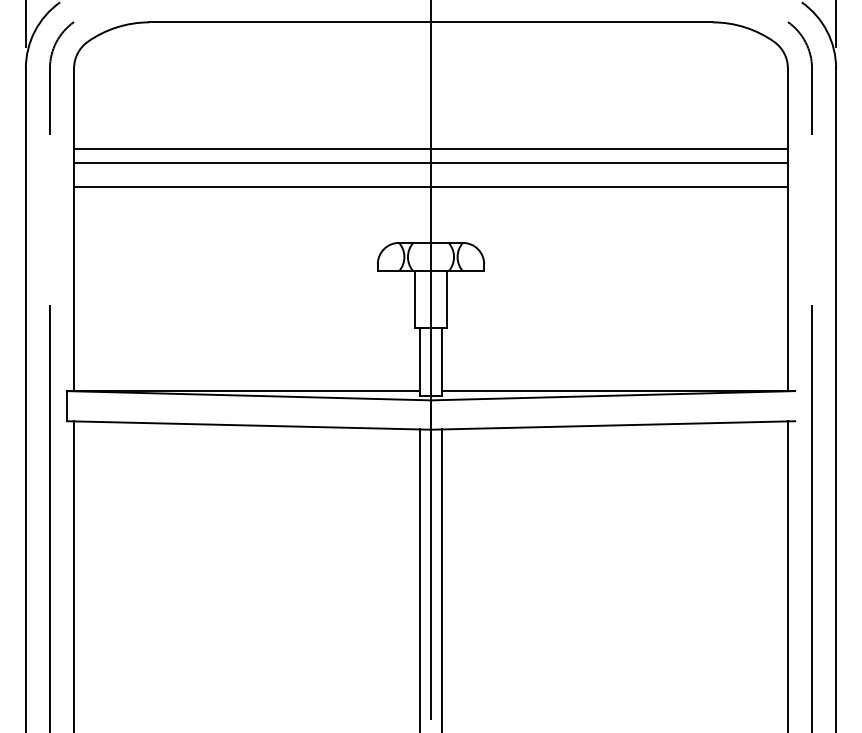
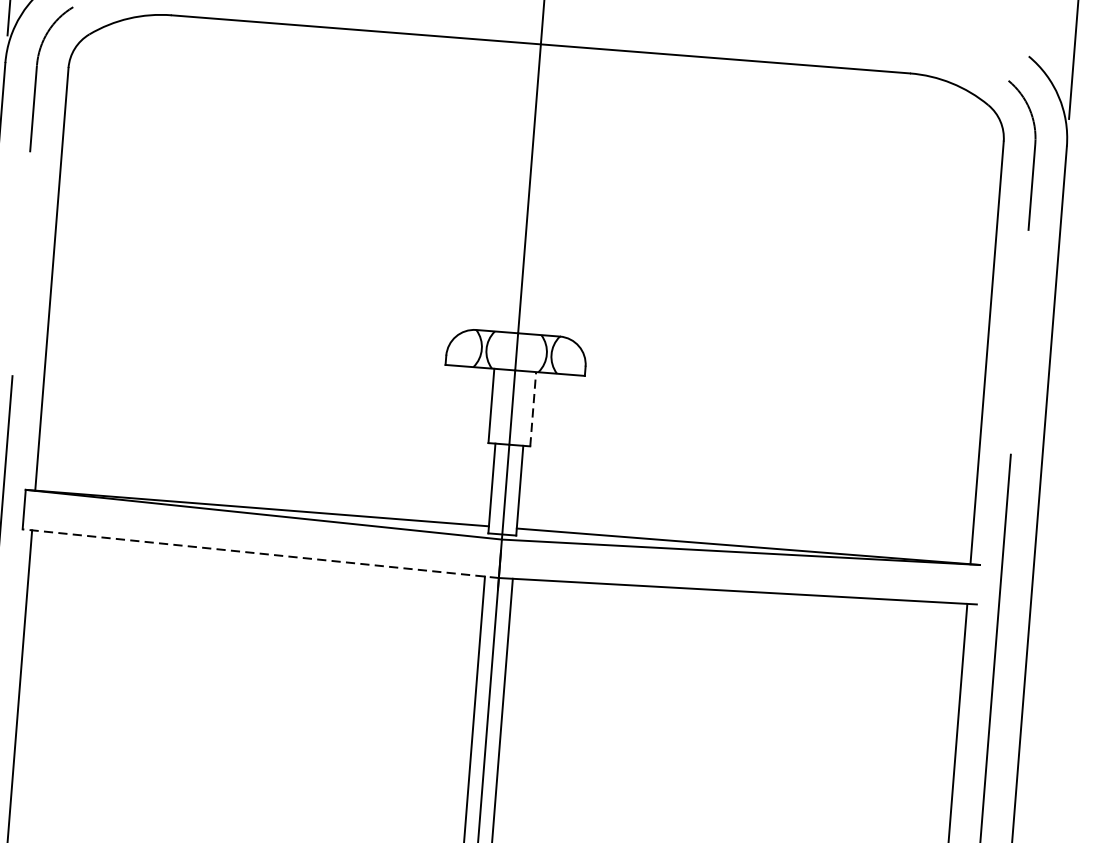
line: (430, 148) -> (527, 209), removed
line: (430, 162) -> (525, 227), removed
line: (430, 187) -> (523, 260), removed
line: (446, 299) -> (532, 409), solid -> dashed
line: (248, 425) -> (260, 553), solid -> dashed

